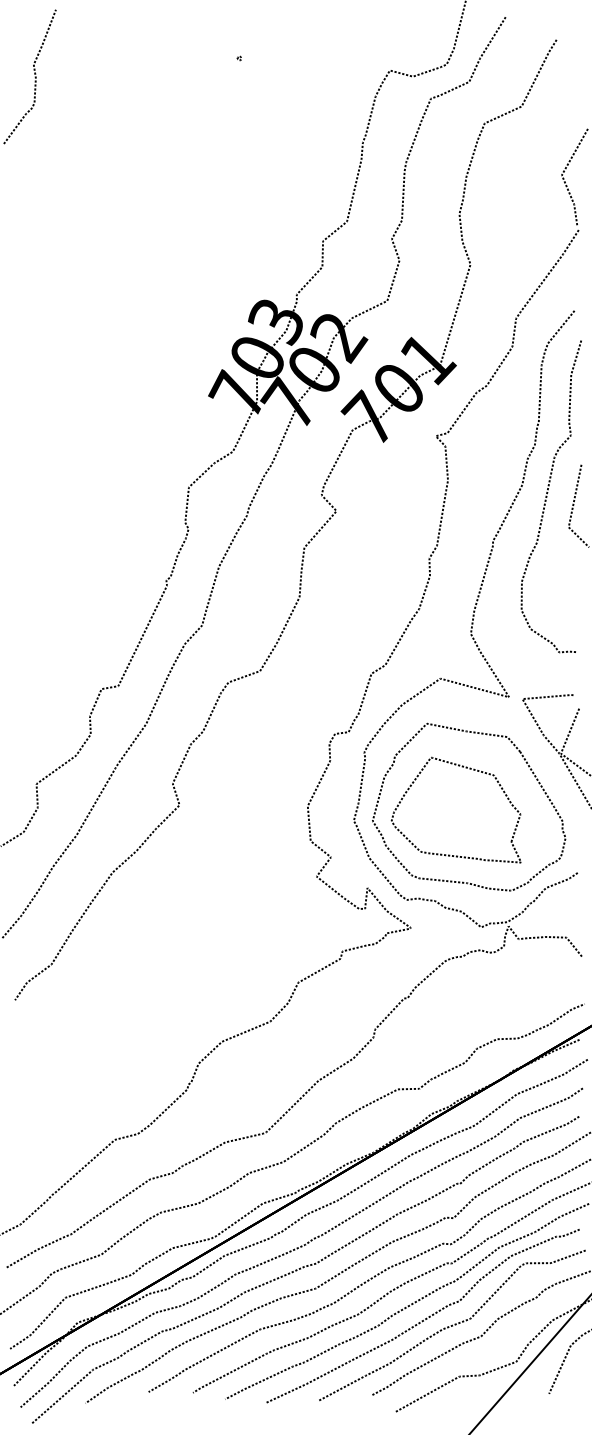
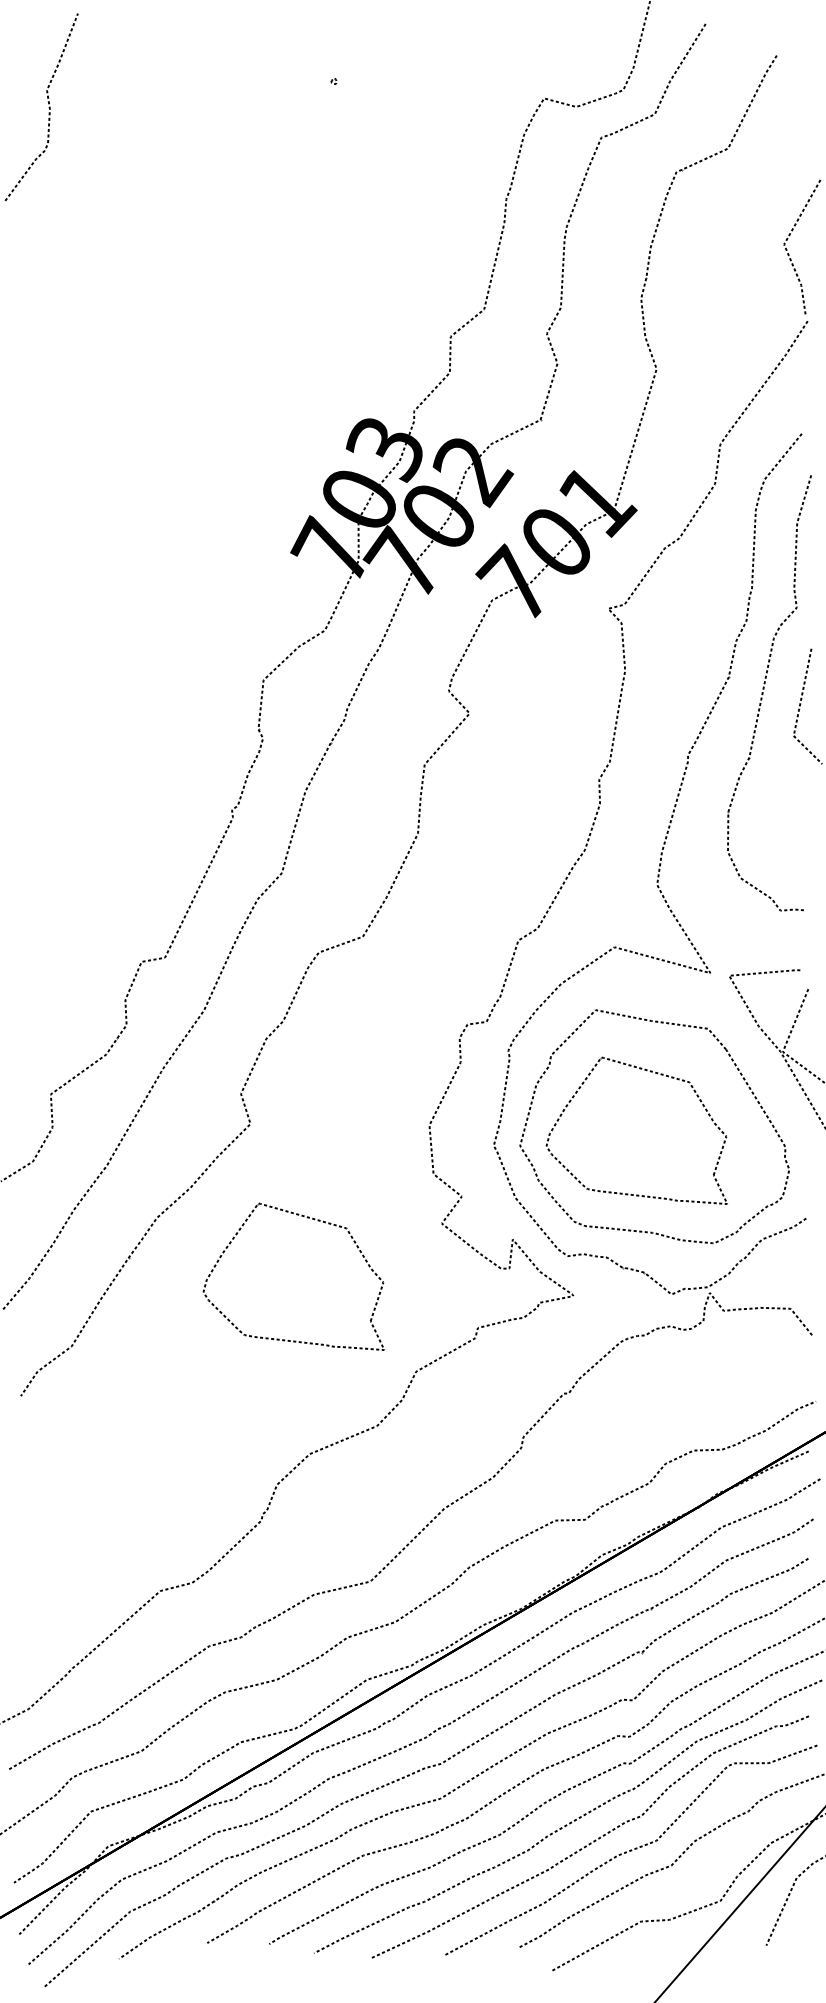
part: (220, 872) -> (307, 1218), added

